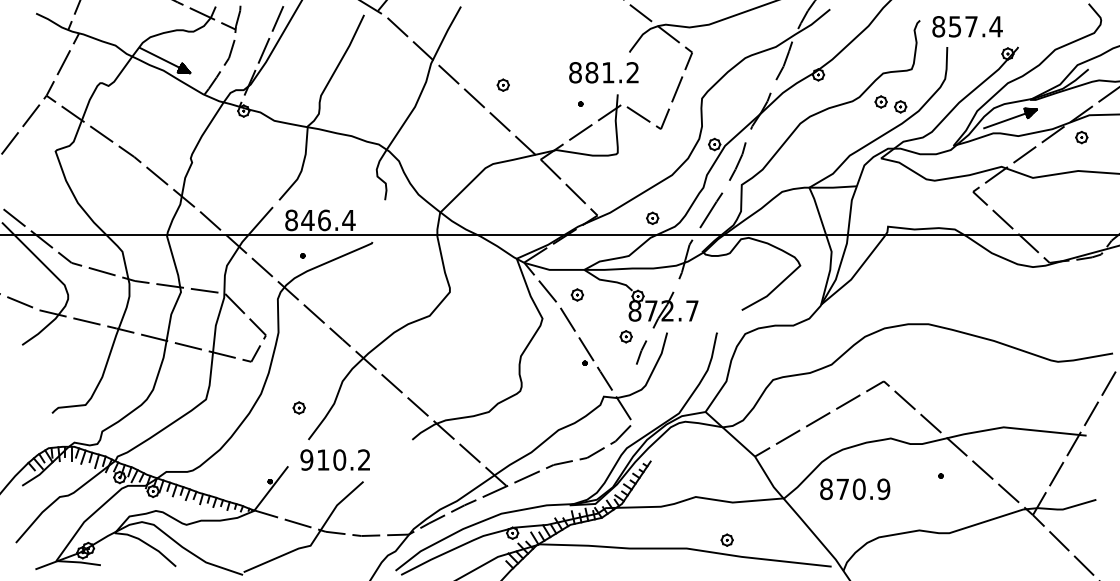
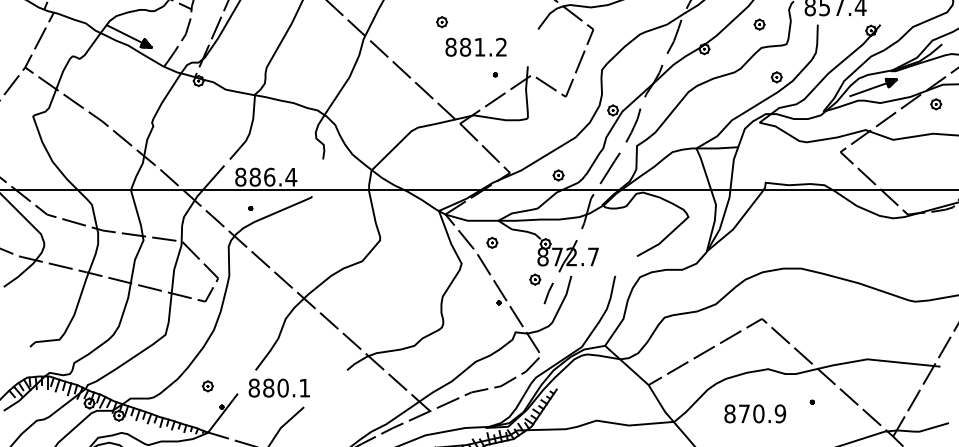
text: (603, 72) -> (475, 47), moved
part: (502, 84) -> (441, 21), moved
part: (880, 101) -> (759, 24), moved
text: (307, 220) -> (254, 177), 846.4 -> 886.4
part: (298, 407) -> (207, 385), moved
text: (335, 459) -> (279, 387), 910.2 -> 880.1
text: (855, 489) -> (755, 414), moved

